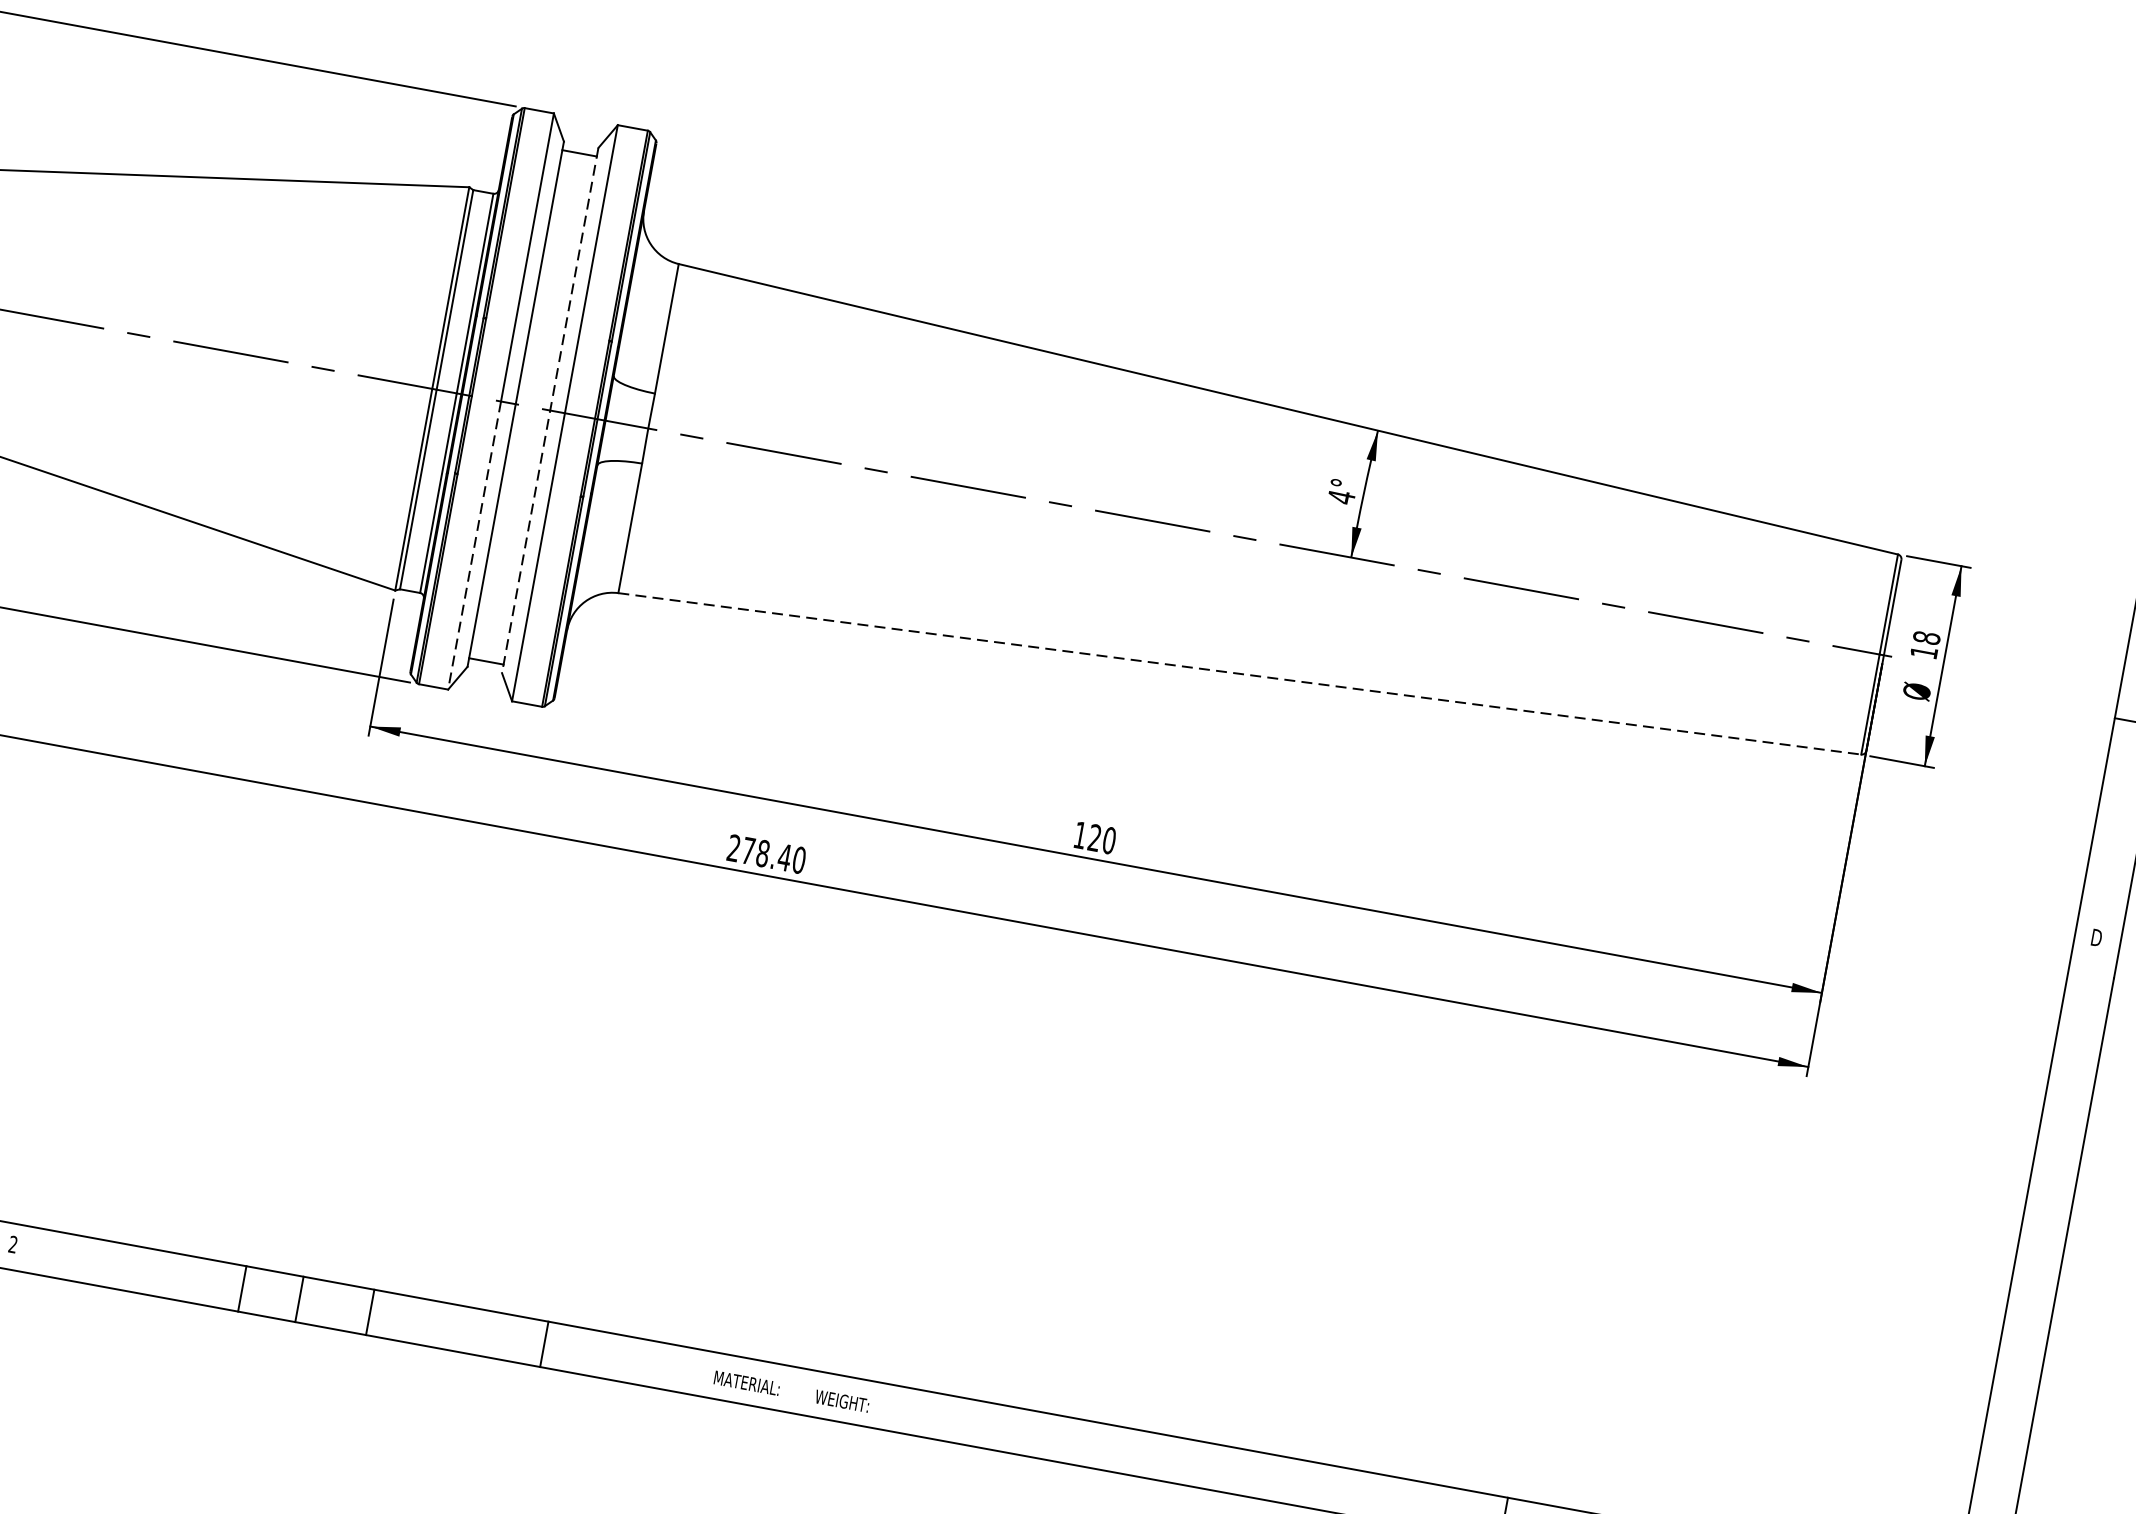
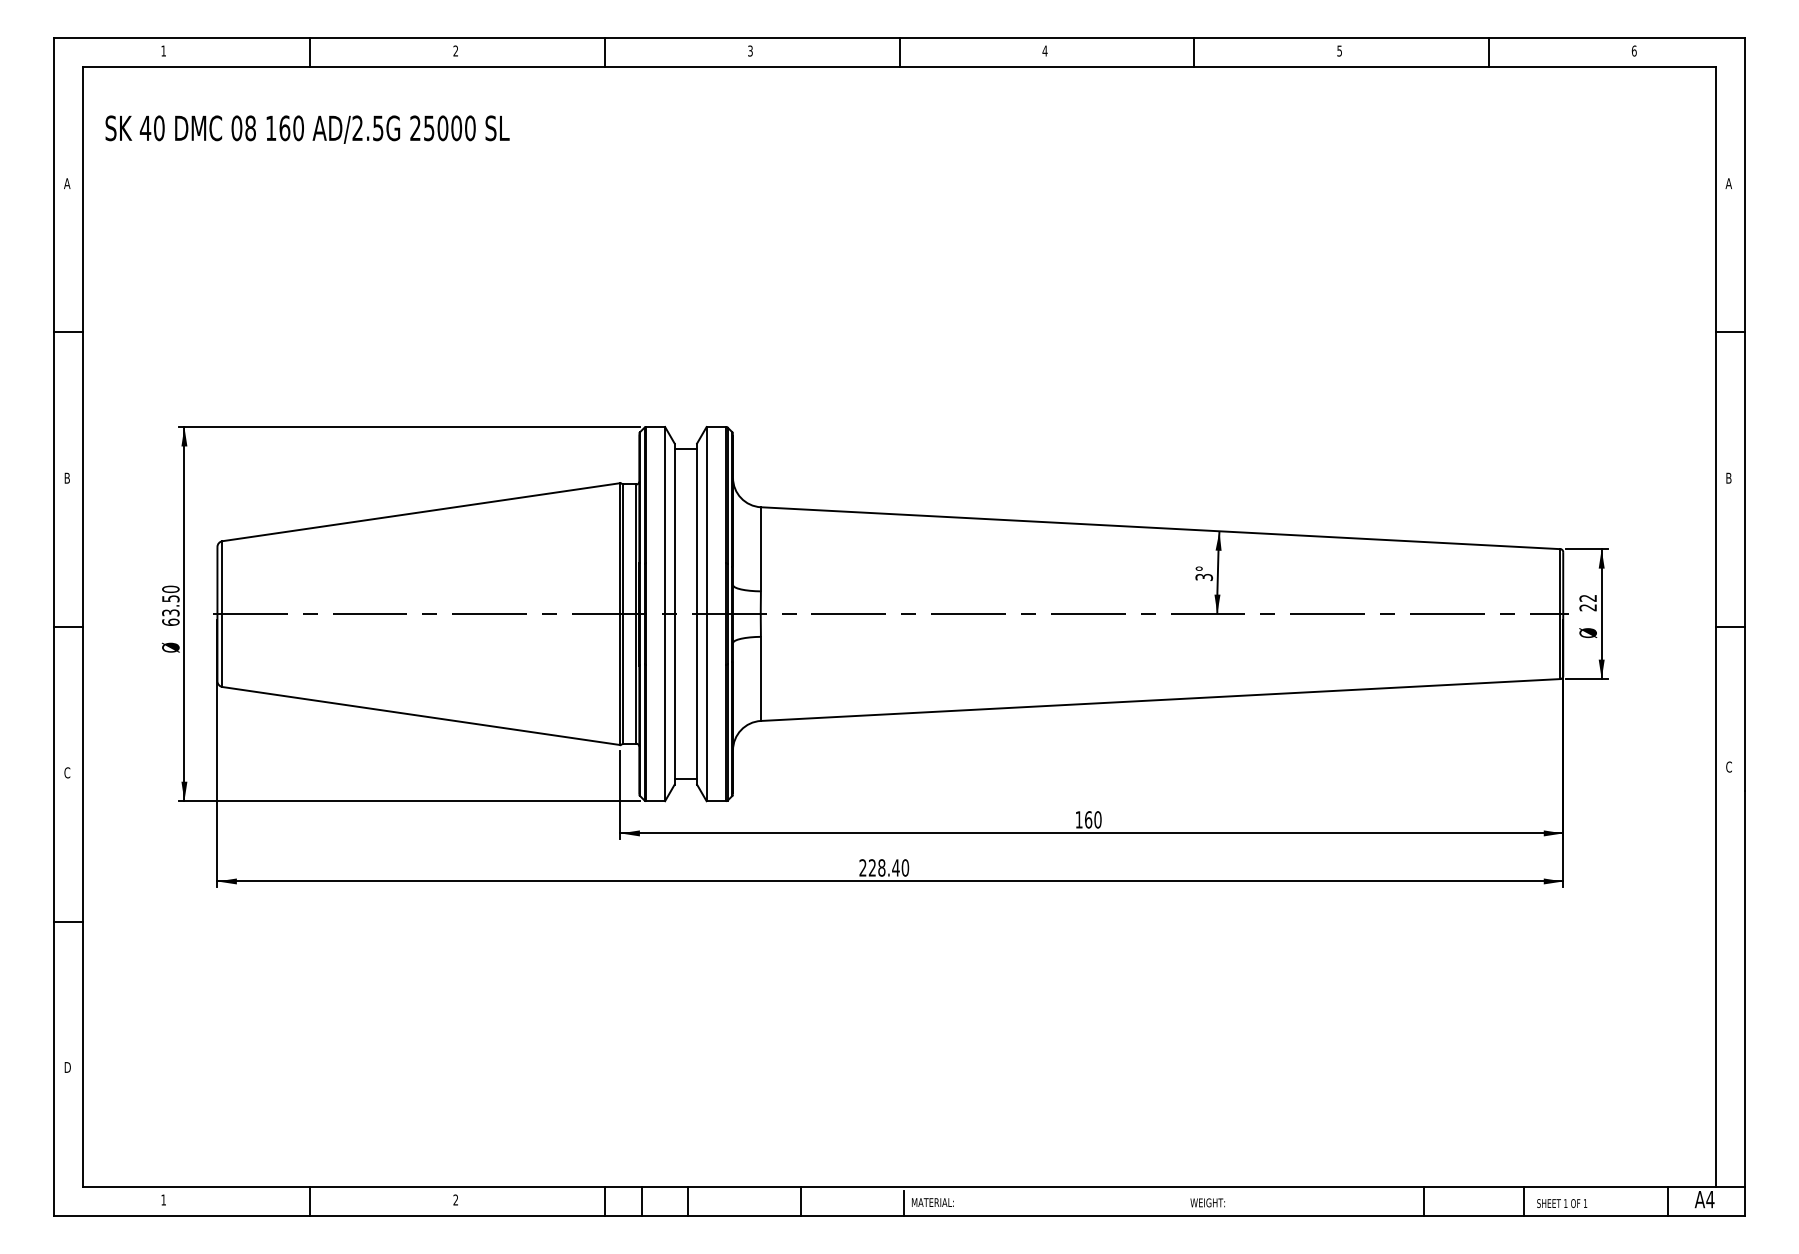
line: (550, 411) -> (697, 614), dashed -> solid
text: (1341, 497) -> (1204, 577), 4° -> 3°
line: (475, 545) -> (665, 707), dashed -> solid
text: (1924, 644) -> (1587, 602), 18 -> 22
line: (1240, 674) -> (1161, 700), dashed -> solid
text: (1094, 837) -> (1088, 819), 120 -> 160
text: (747, 849) -> (871, 867), 278.40 -> 228.40
text: (2096, 936) -> (1729, 766), D -> C
line: (701, 1376) -> (903, 1203), added
text: (841, 1400) -> (1207, 1202), moved

